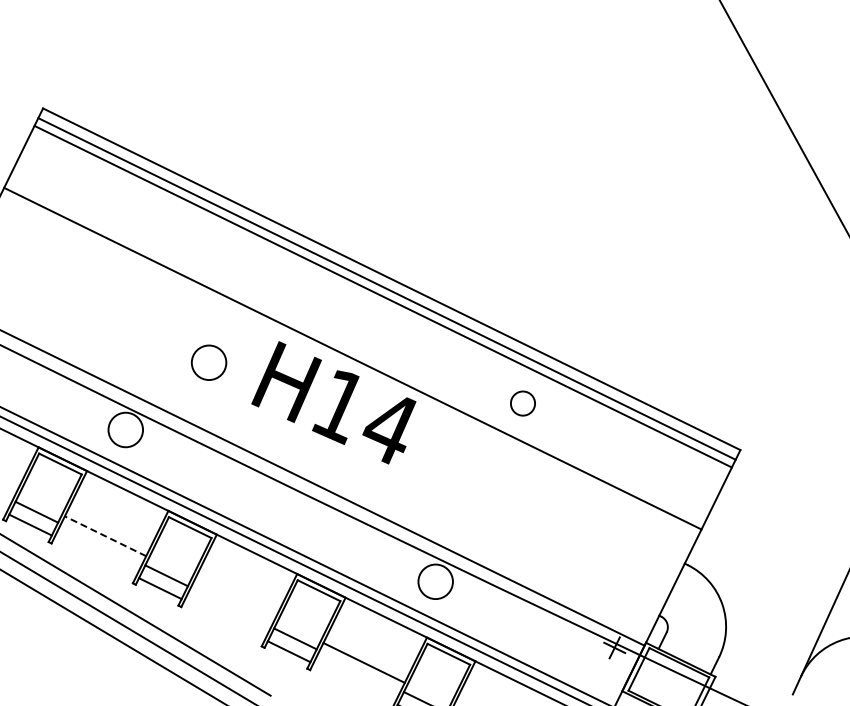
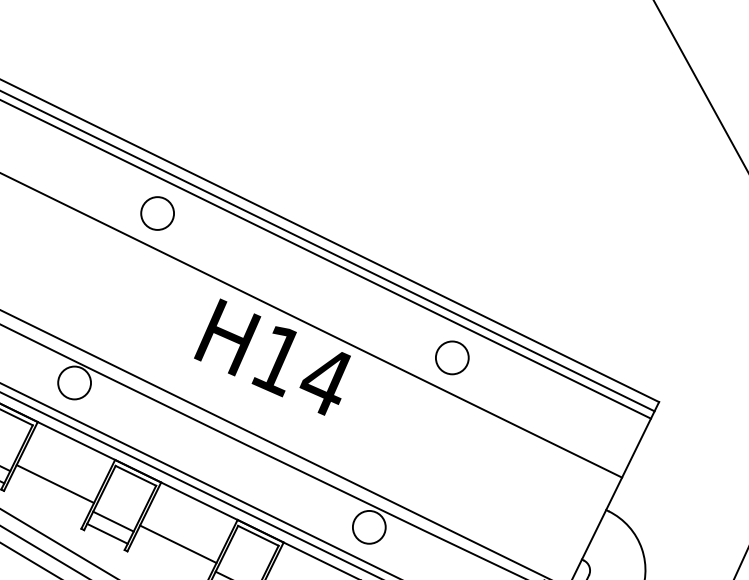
circle: (209, 362) -> (158, 213), moved
circle: (522, 403) -> (451, 357), size x1.43
line: (105, 536) -> (55, 484), dashed -> solid
line: (234, 599) -> (177, 544), added

